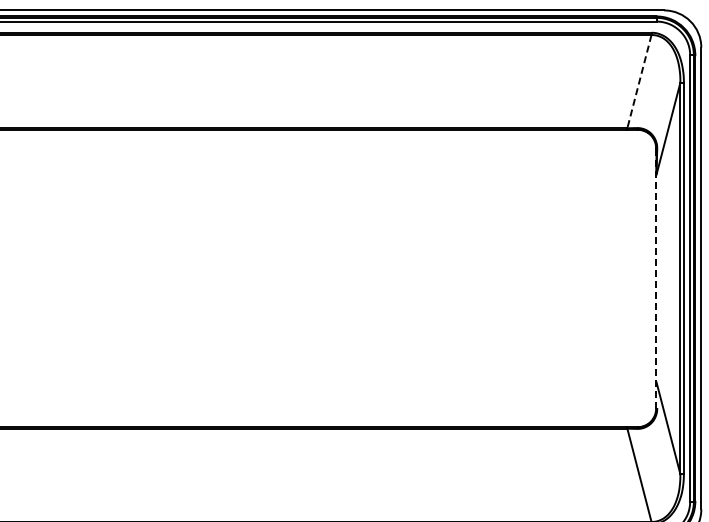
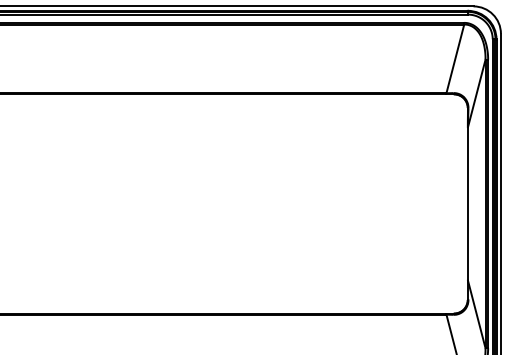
line: (639, 82) -> (455, 59), dashed -> solid
line: (656, 278) -> (467, 203), dashed -> solid

